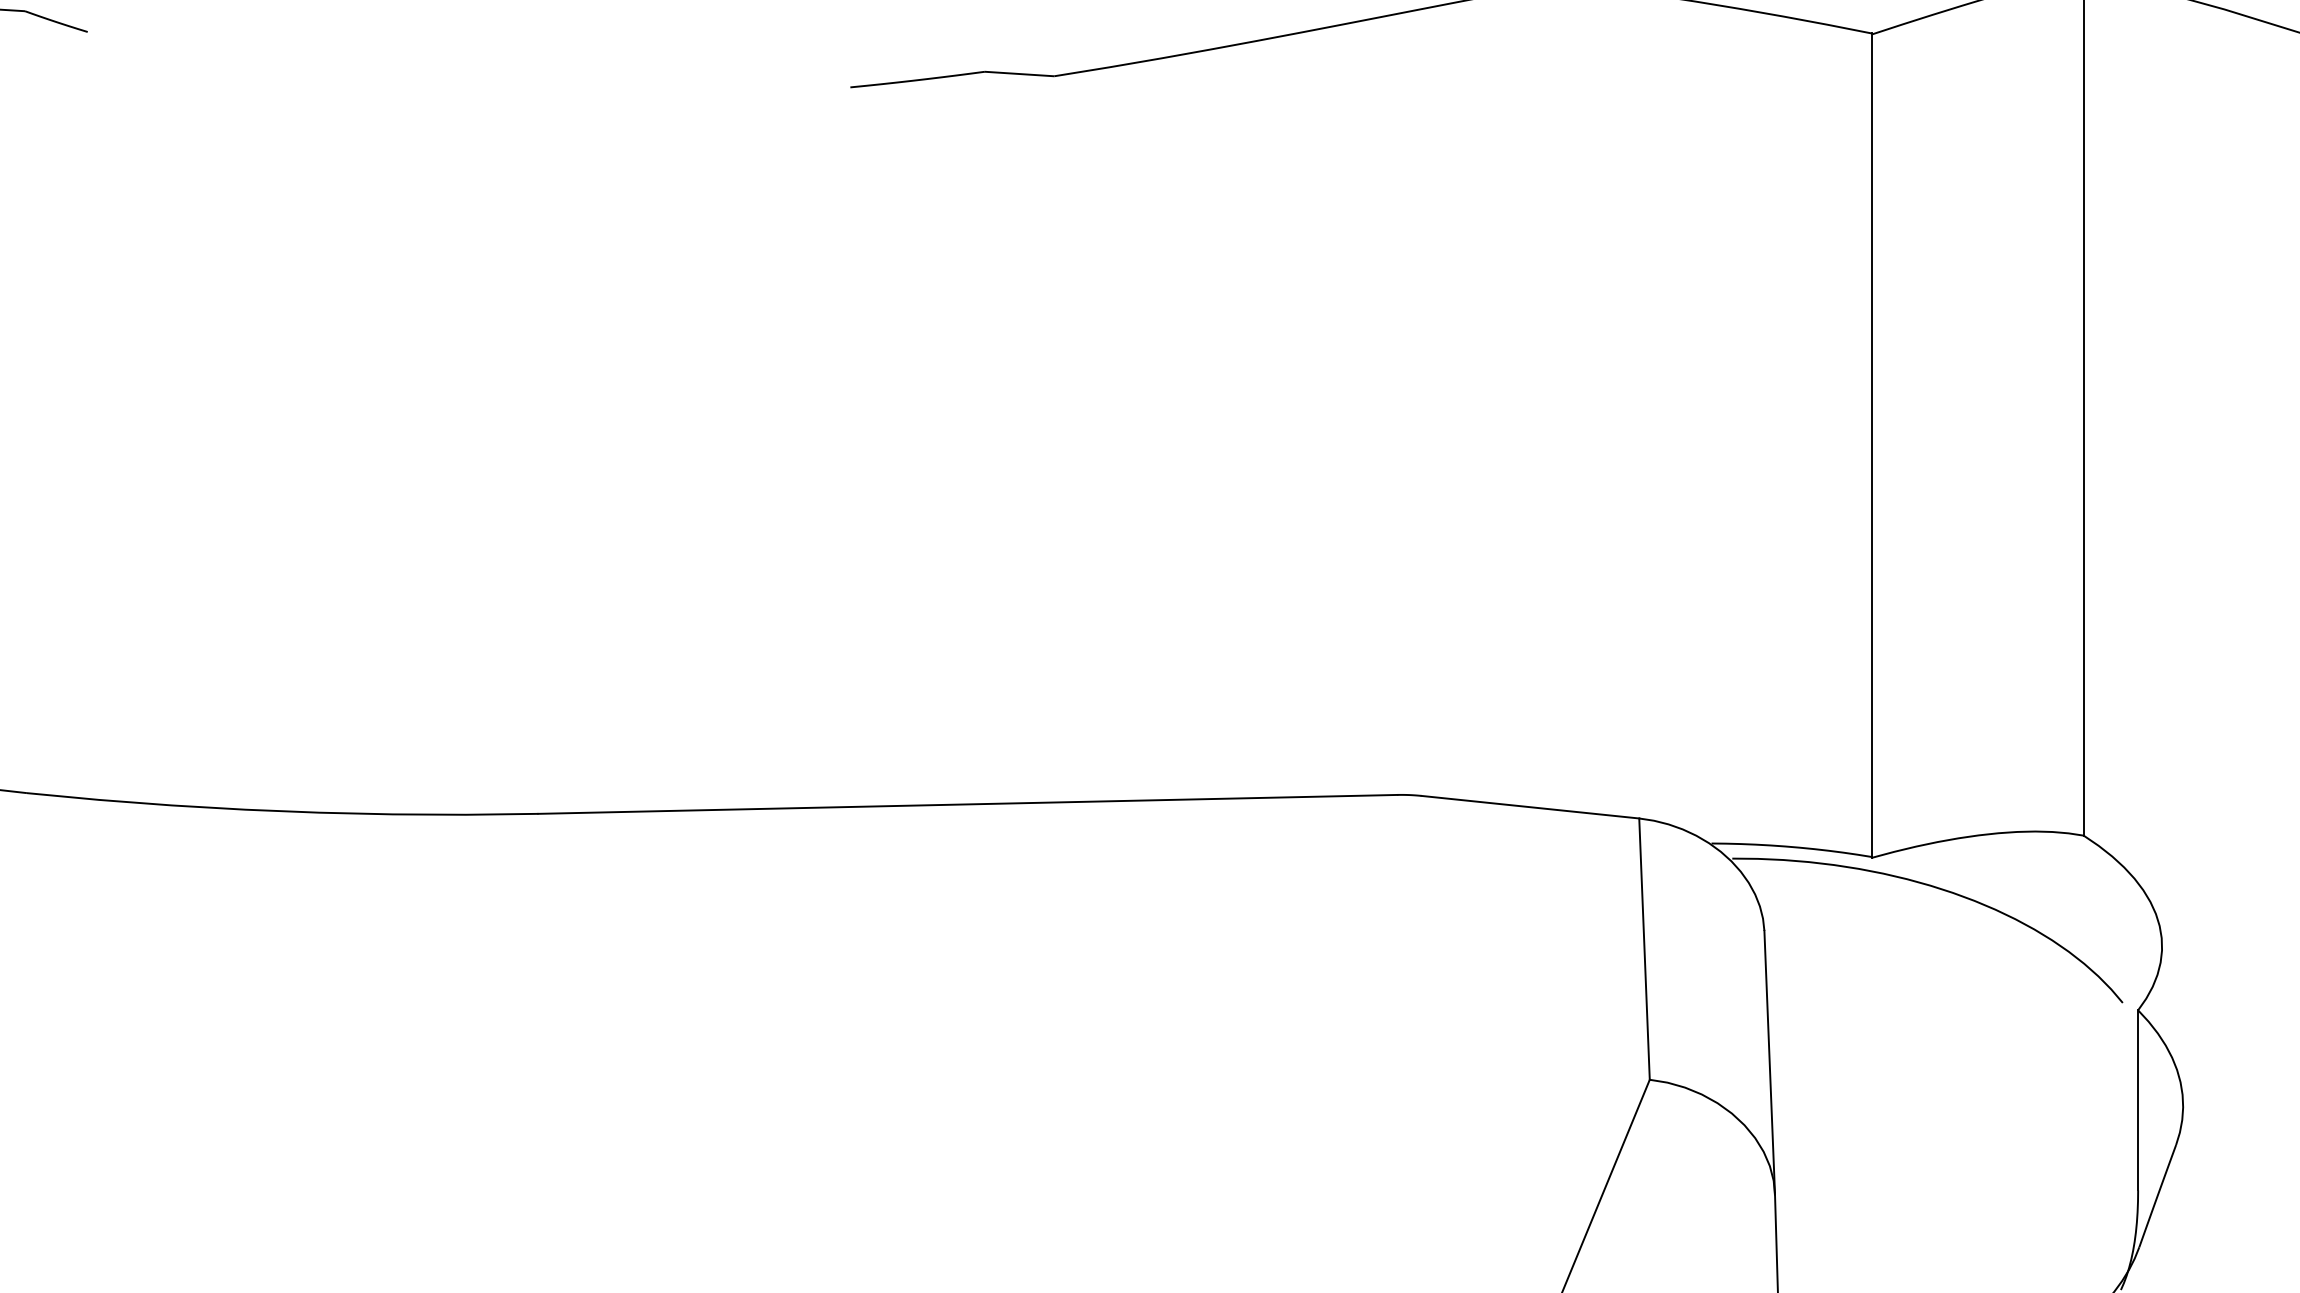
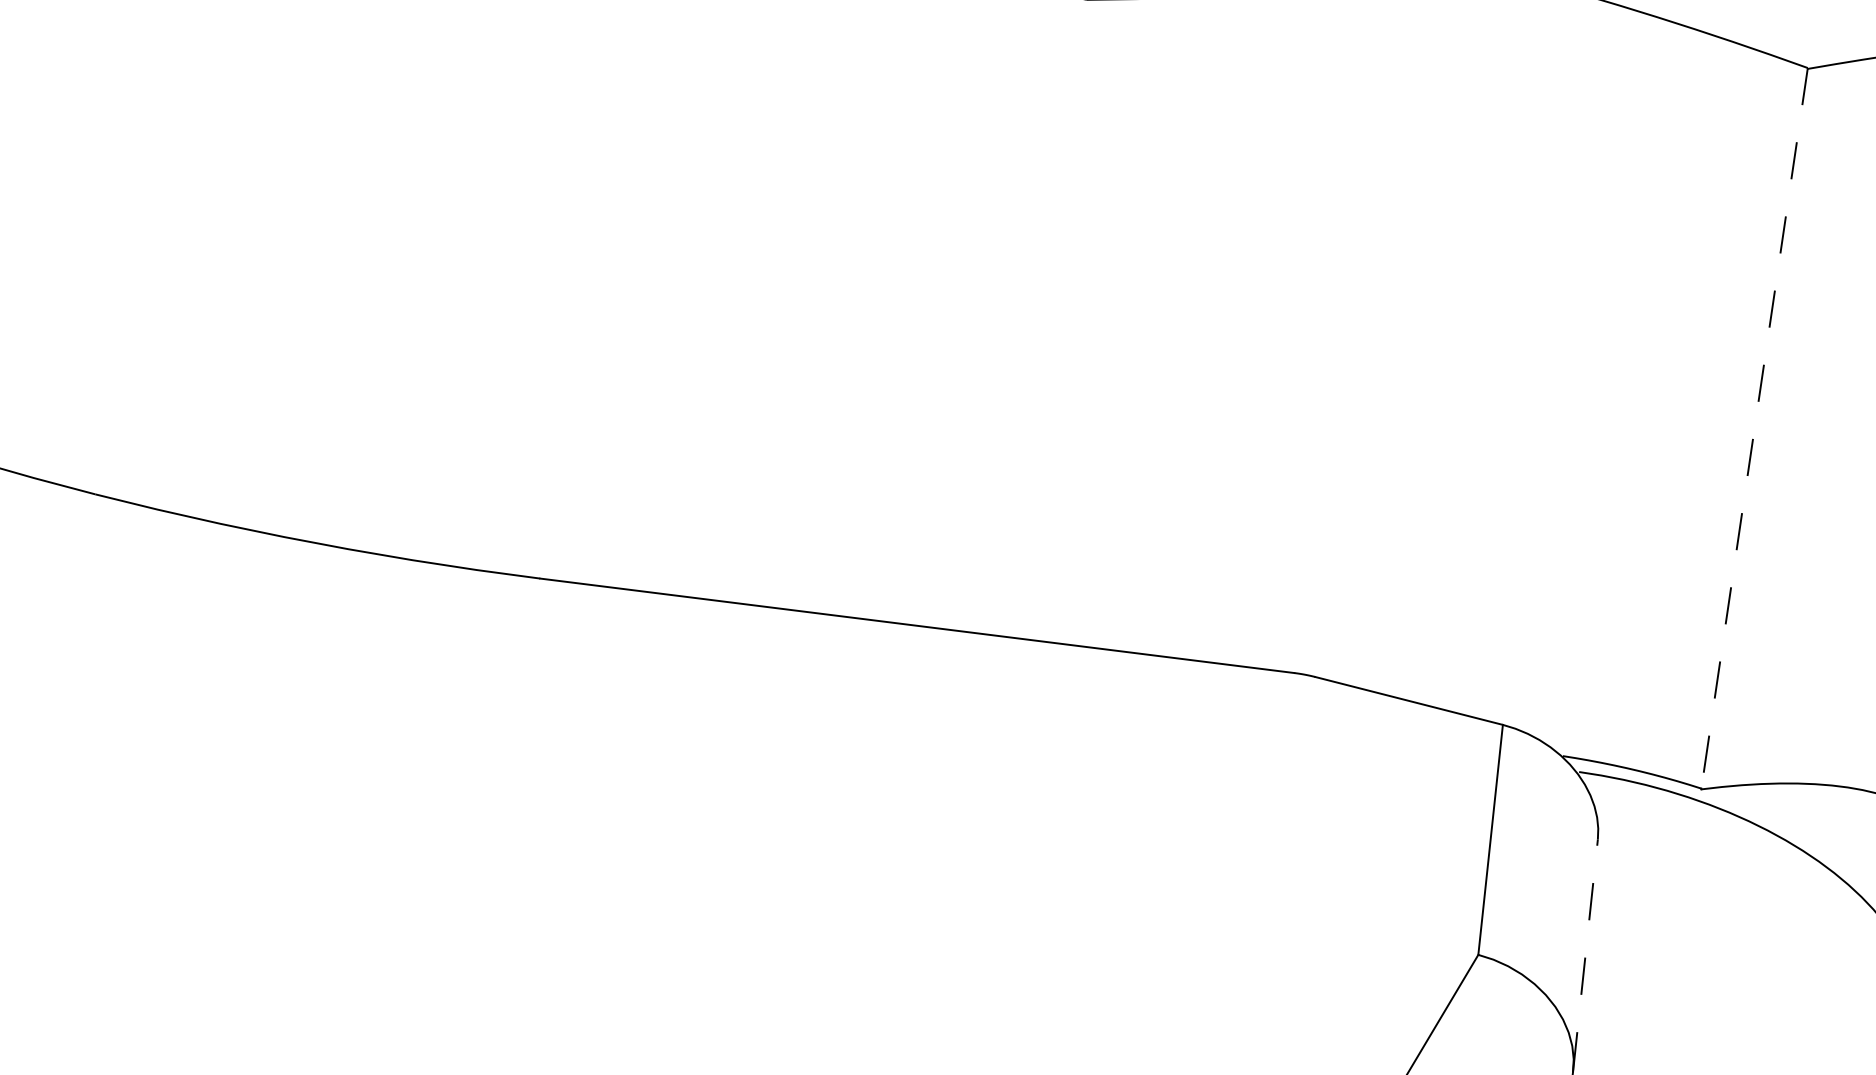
line: (1871, 445) -> (1754, 428), solid -> dashed
line: (1769, 1061) -> (1585, 954), solid -> dashed

